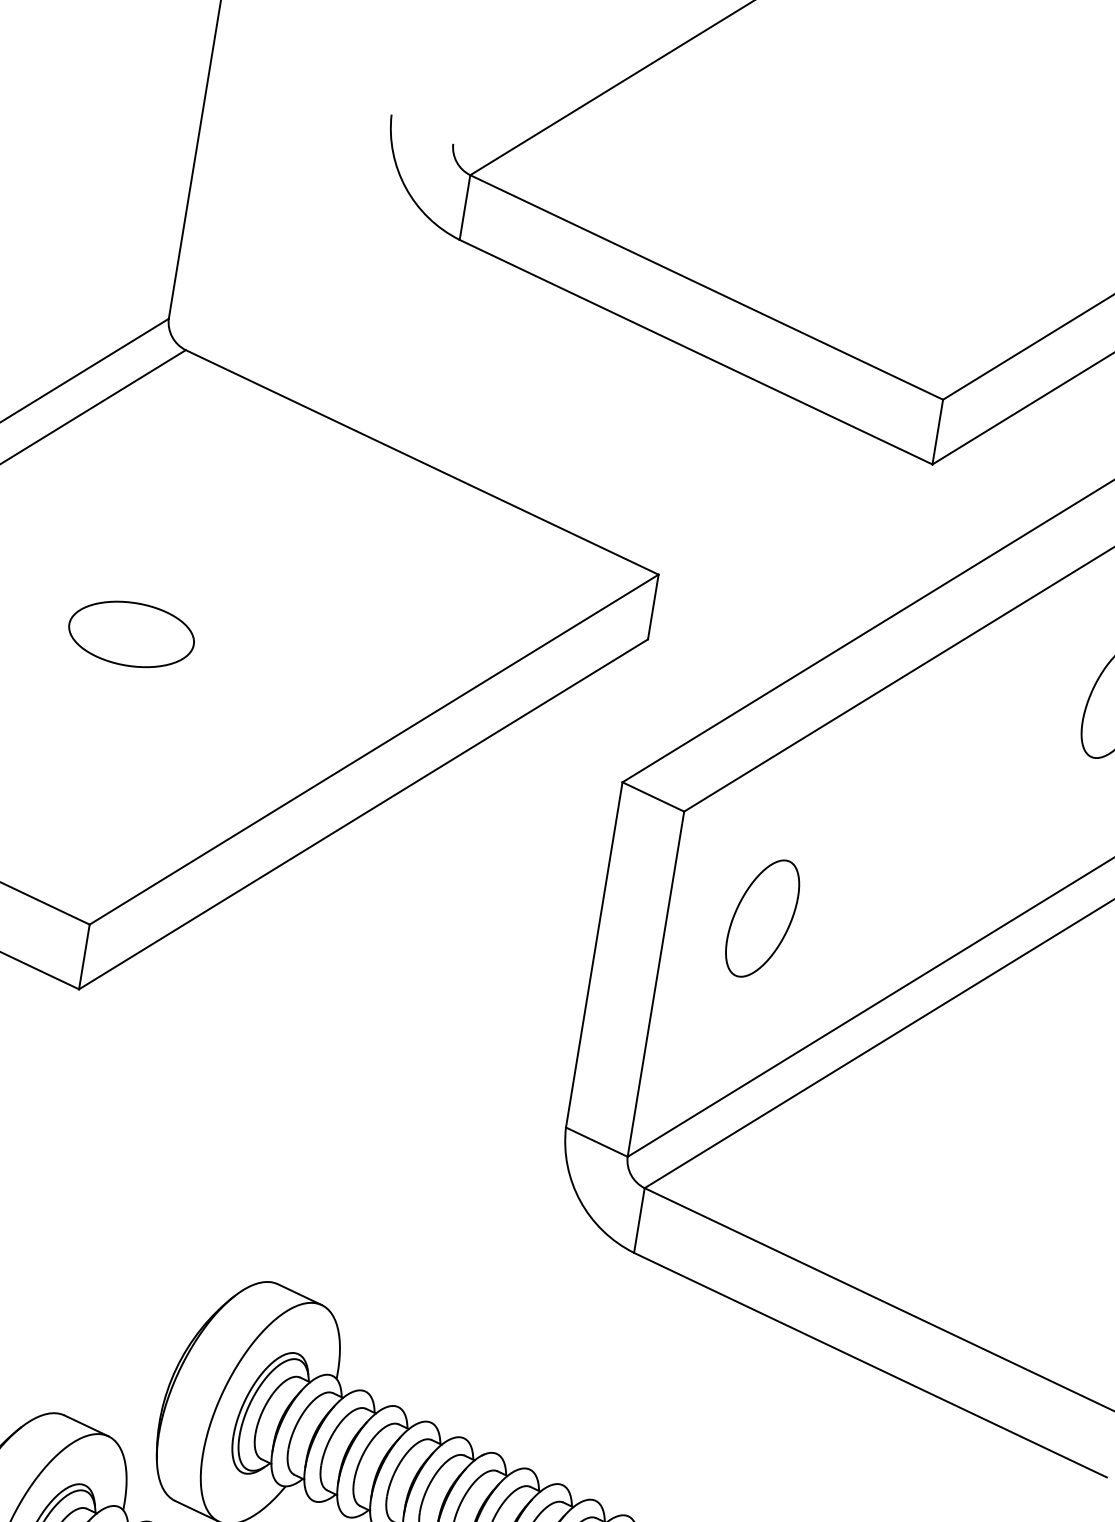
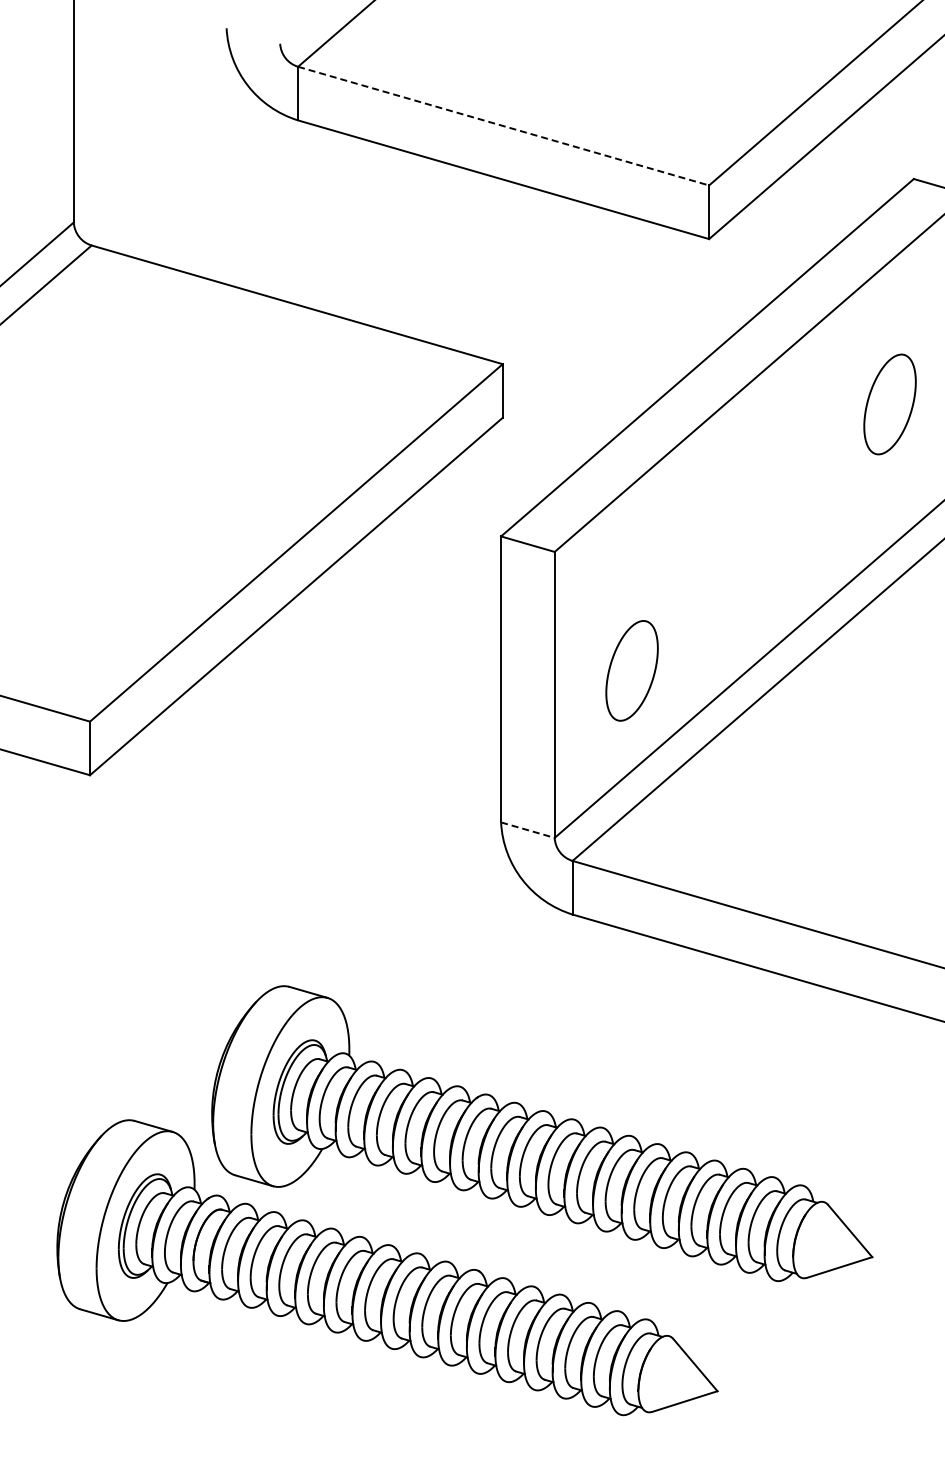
line: (706, 287) -> (503, 126), solid -> dashed
part: (131, 633) -> (85, 481), removed
part: (761, 918) -> (631, 670), moved
line: (596, 1142) -> (527, 830), solid -> dashed

